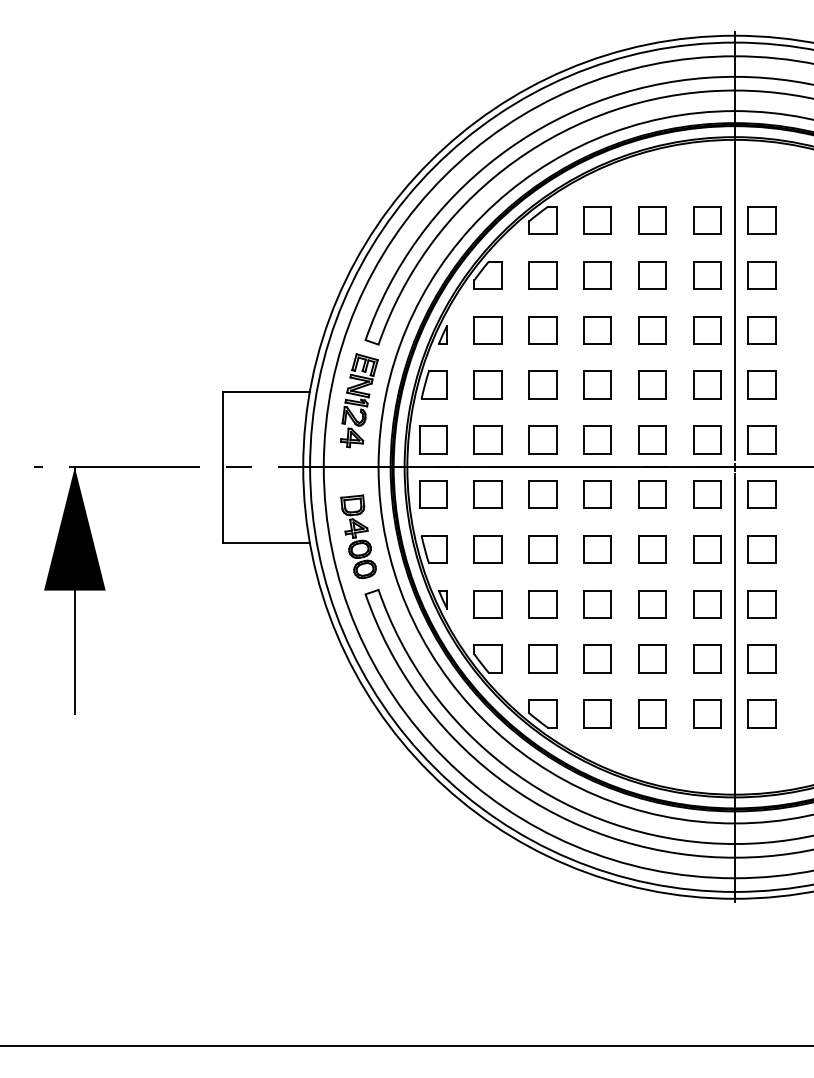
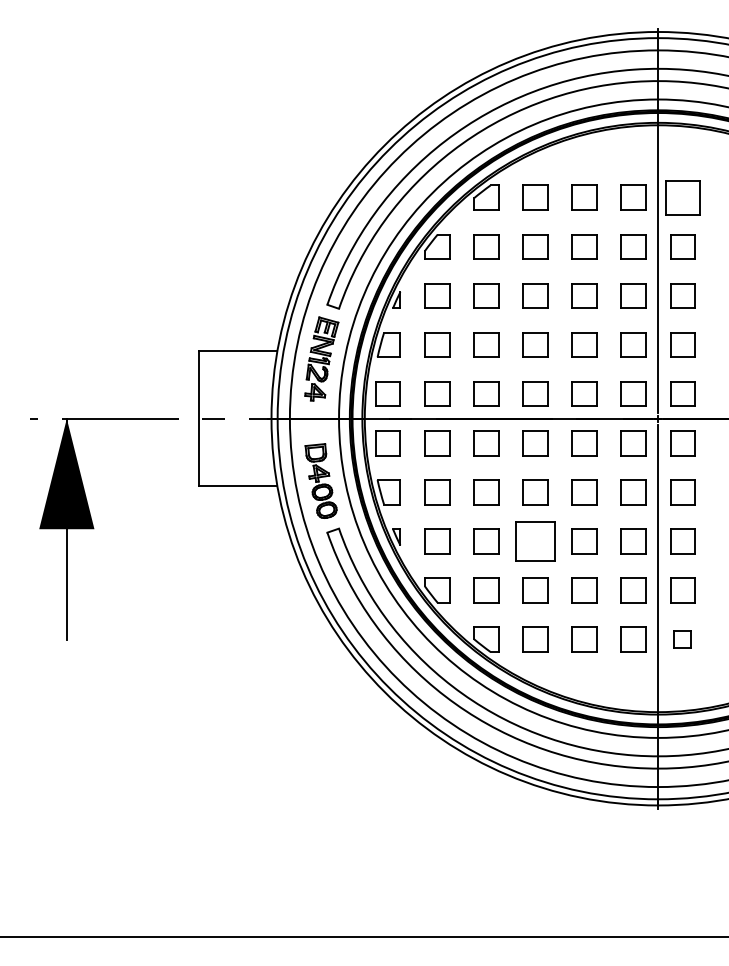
part: (761, 220) -> (682, 197), size x1.4
part: (597, 604) -> (535, 541), size x1.6
part: (761, 713) -> (682, 639), size x0.7

